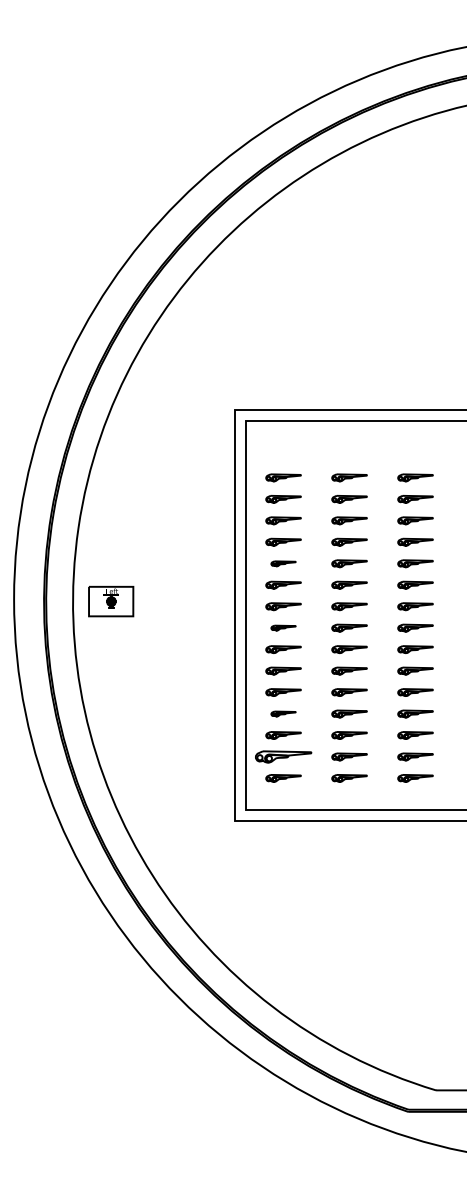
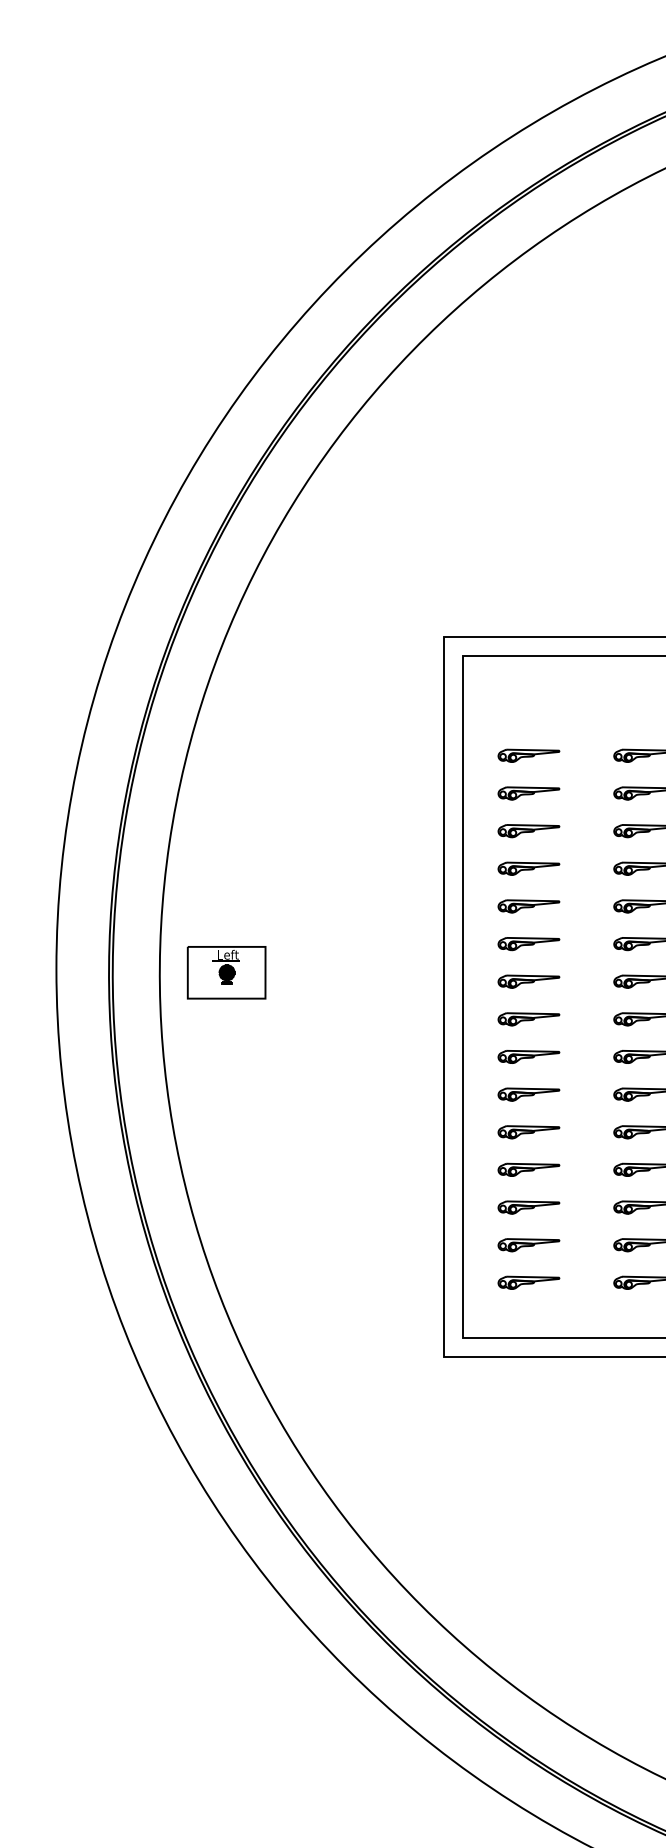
part: (283, 563) -> (528, 905), size x1.43
part: (283, 627) -> (528, 1018), size x1.43
part: (283, 713) -> (528, 1168), size x1.43
part: (283, 756) -> (528, 1244), size x0.62

